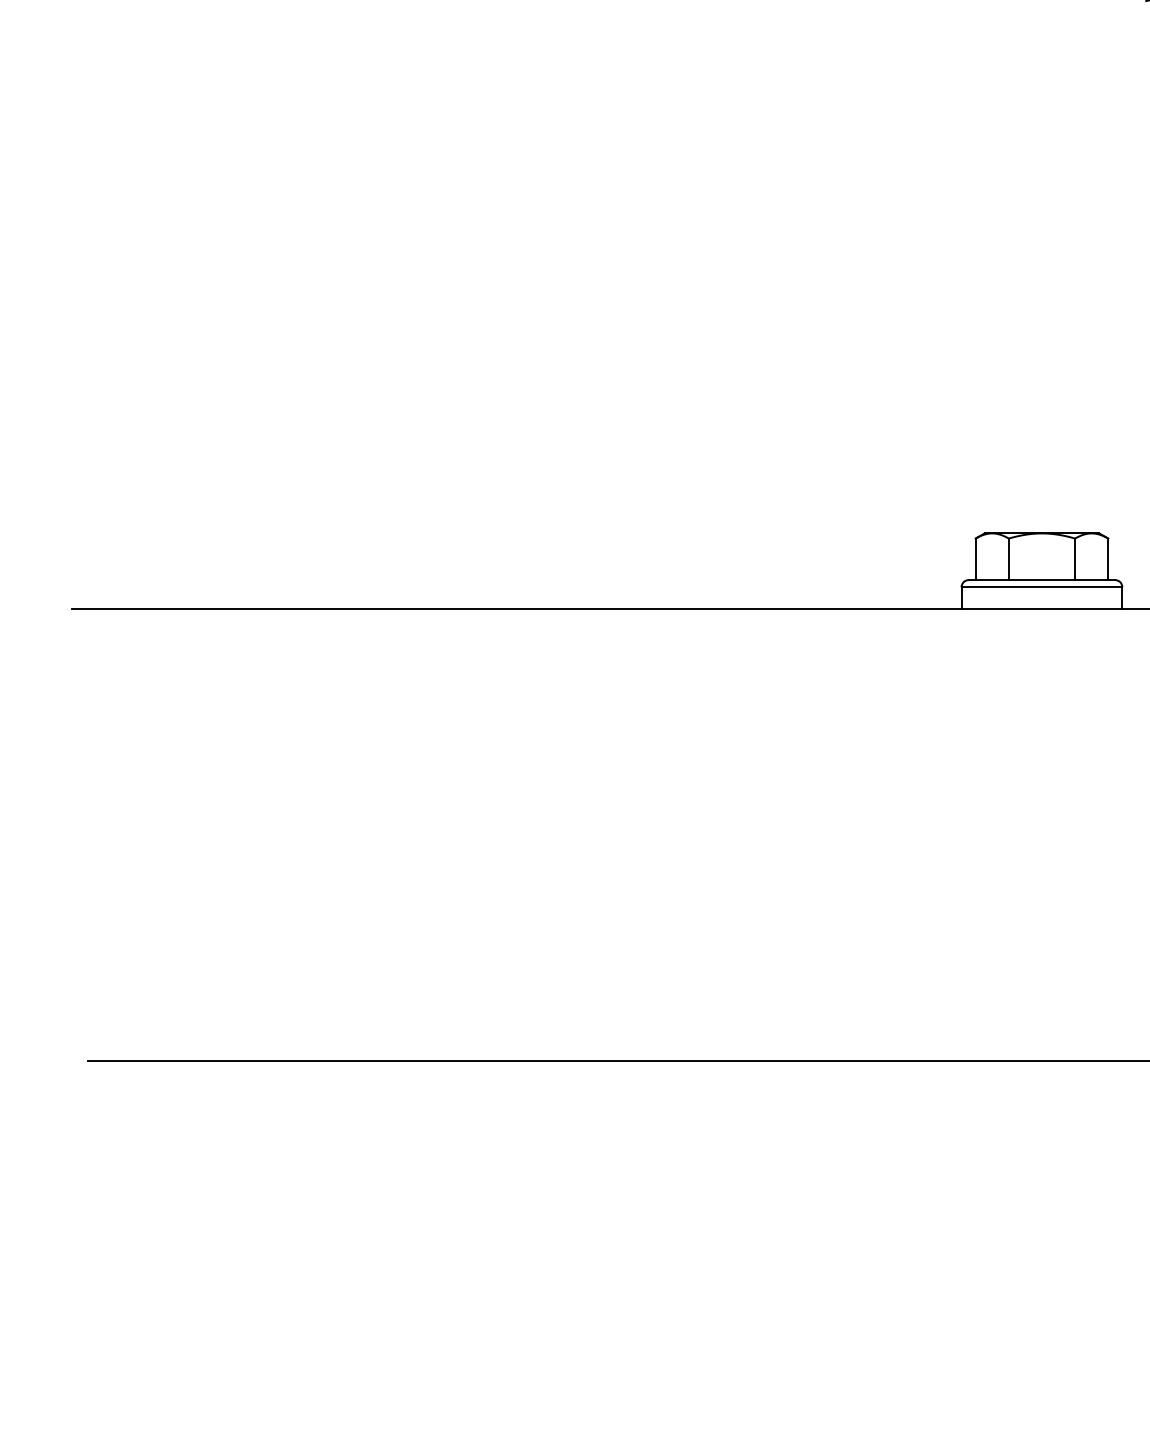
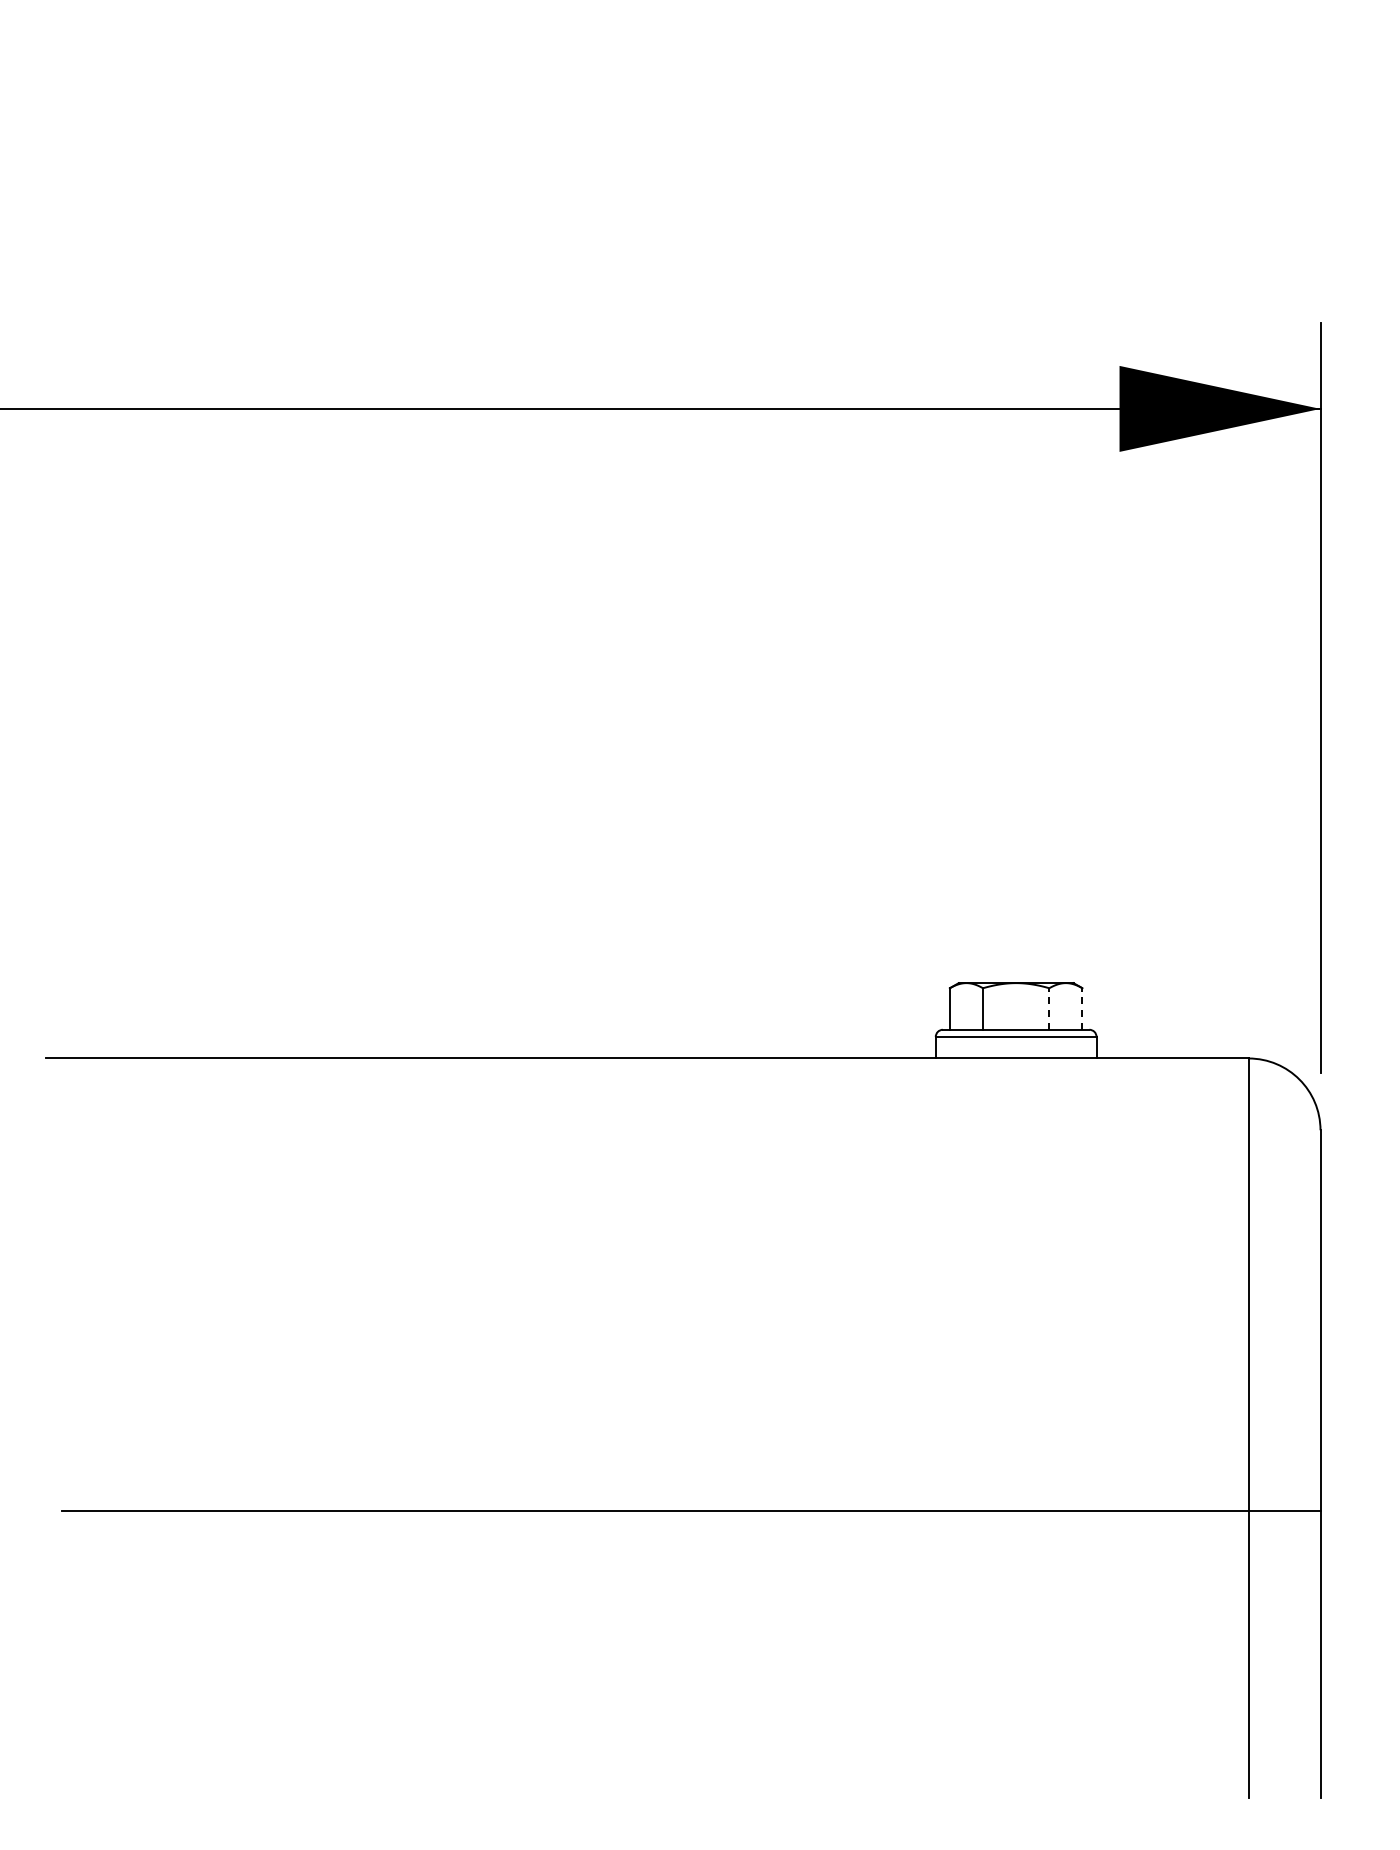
line: (1075, 559) -> (1049, 1009), solid -> dashed
line: (1108, 559) -> (1082, 1009), solid -> dashed

